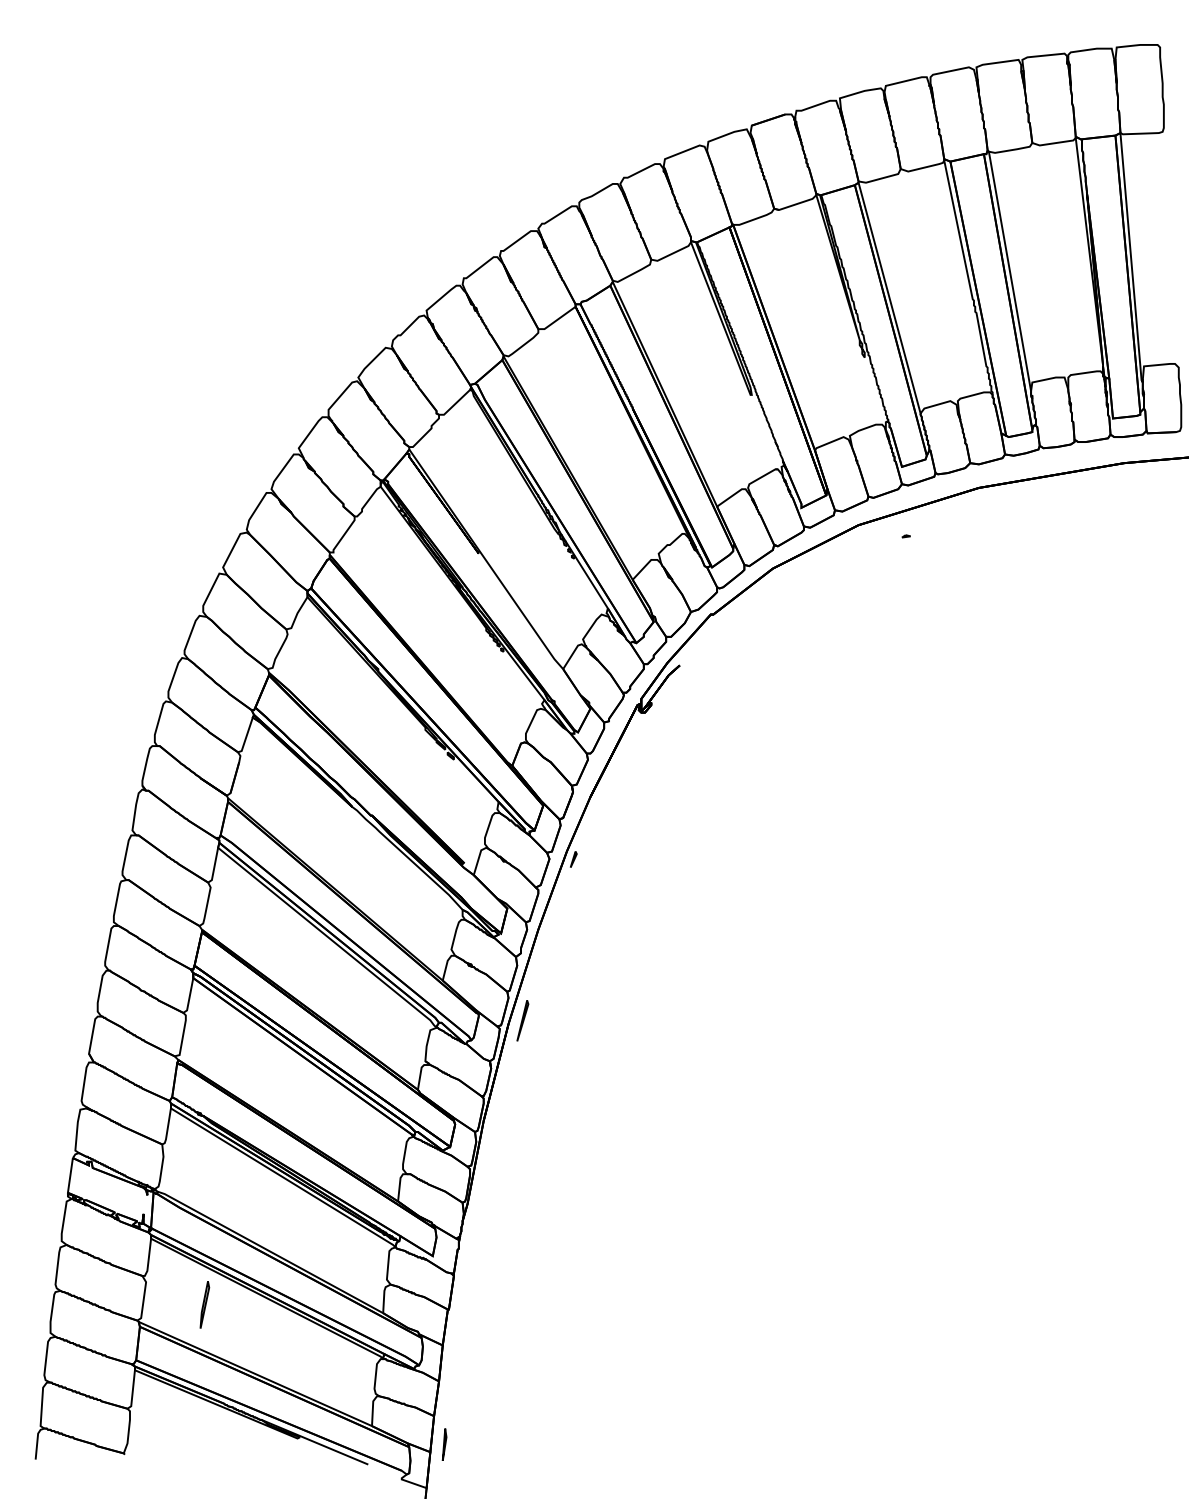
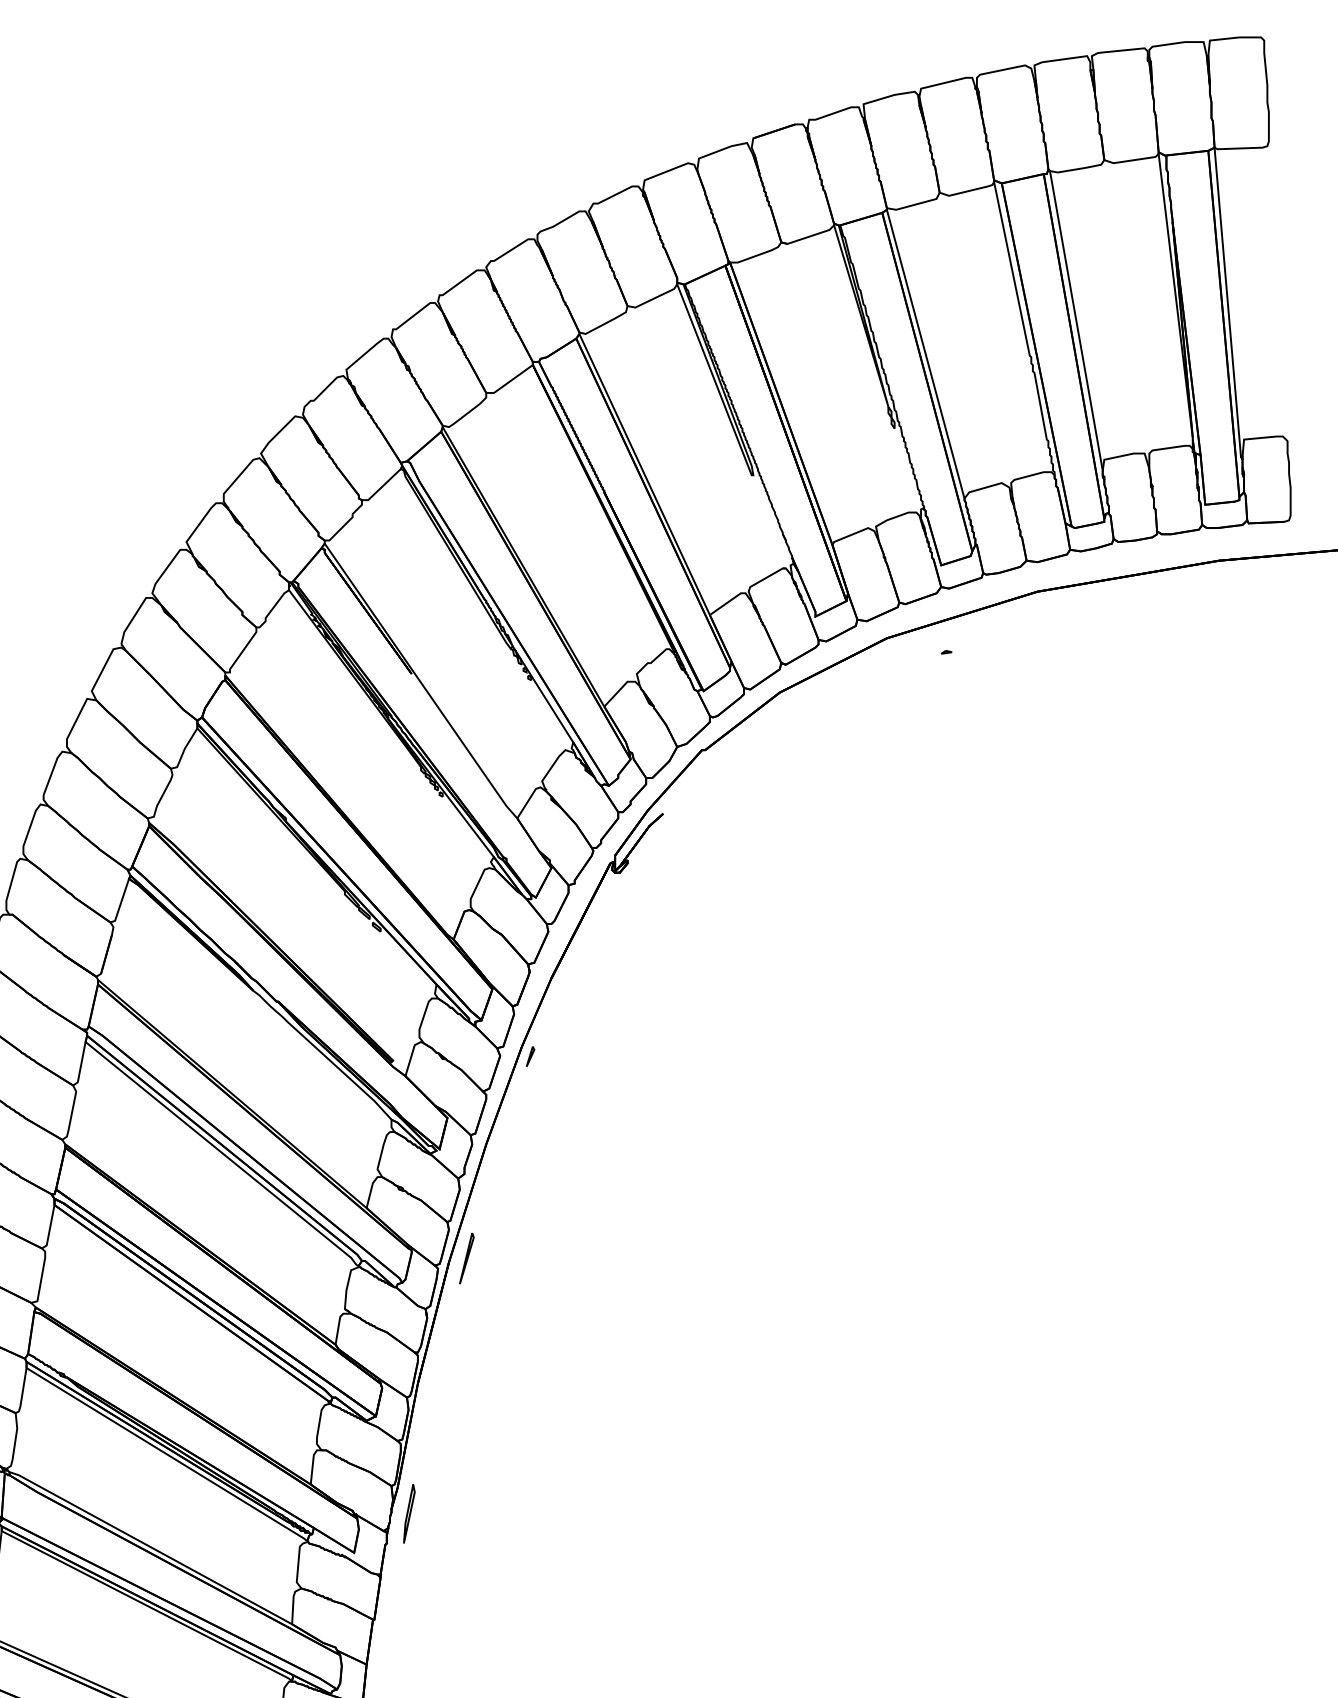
part: (204, 1304) -> (408, 1513), moved

